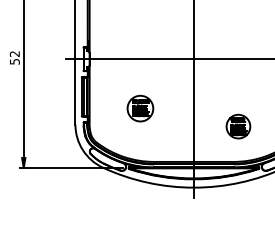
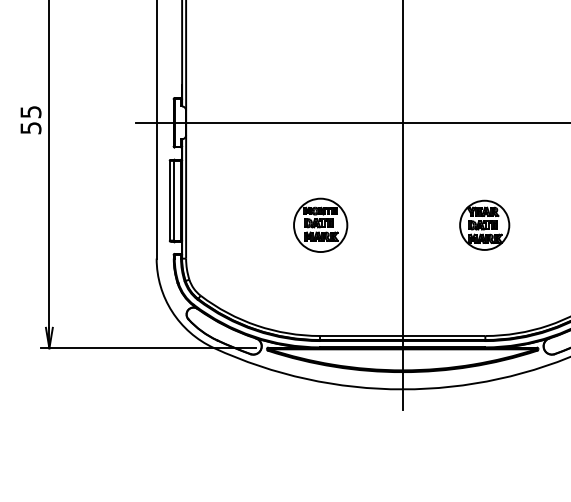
text: (14, 53) -> (30, 110), 52 -> 55
part: (140, 108) -> (320, 225), moved
part: (238, 126) -> (484, 225), moved

